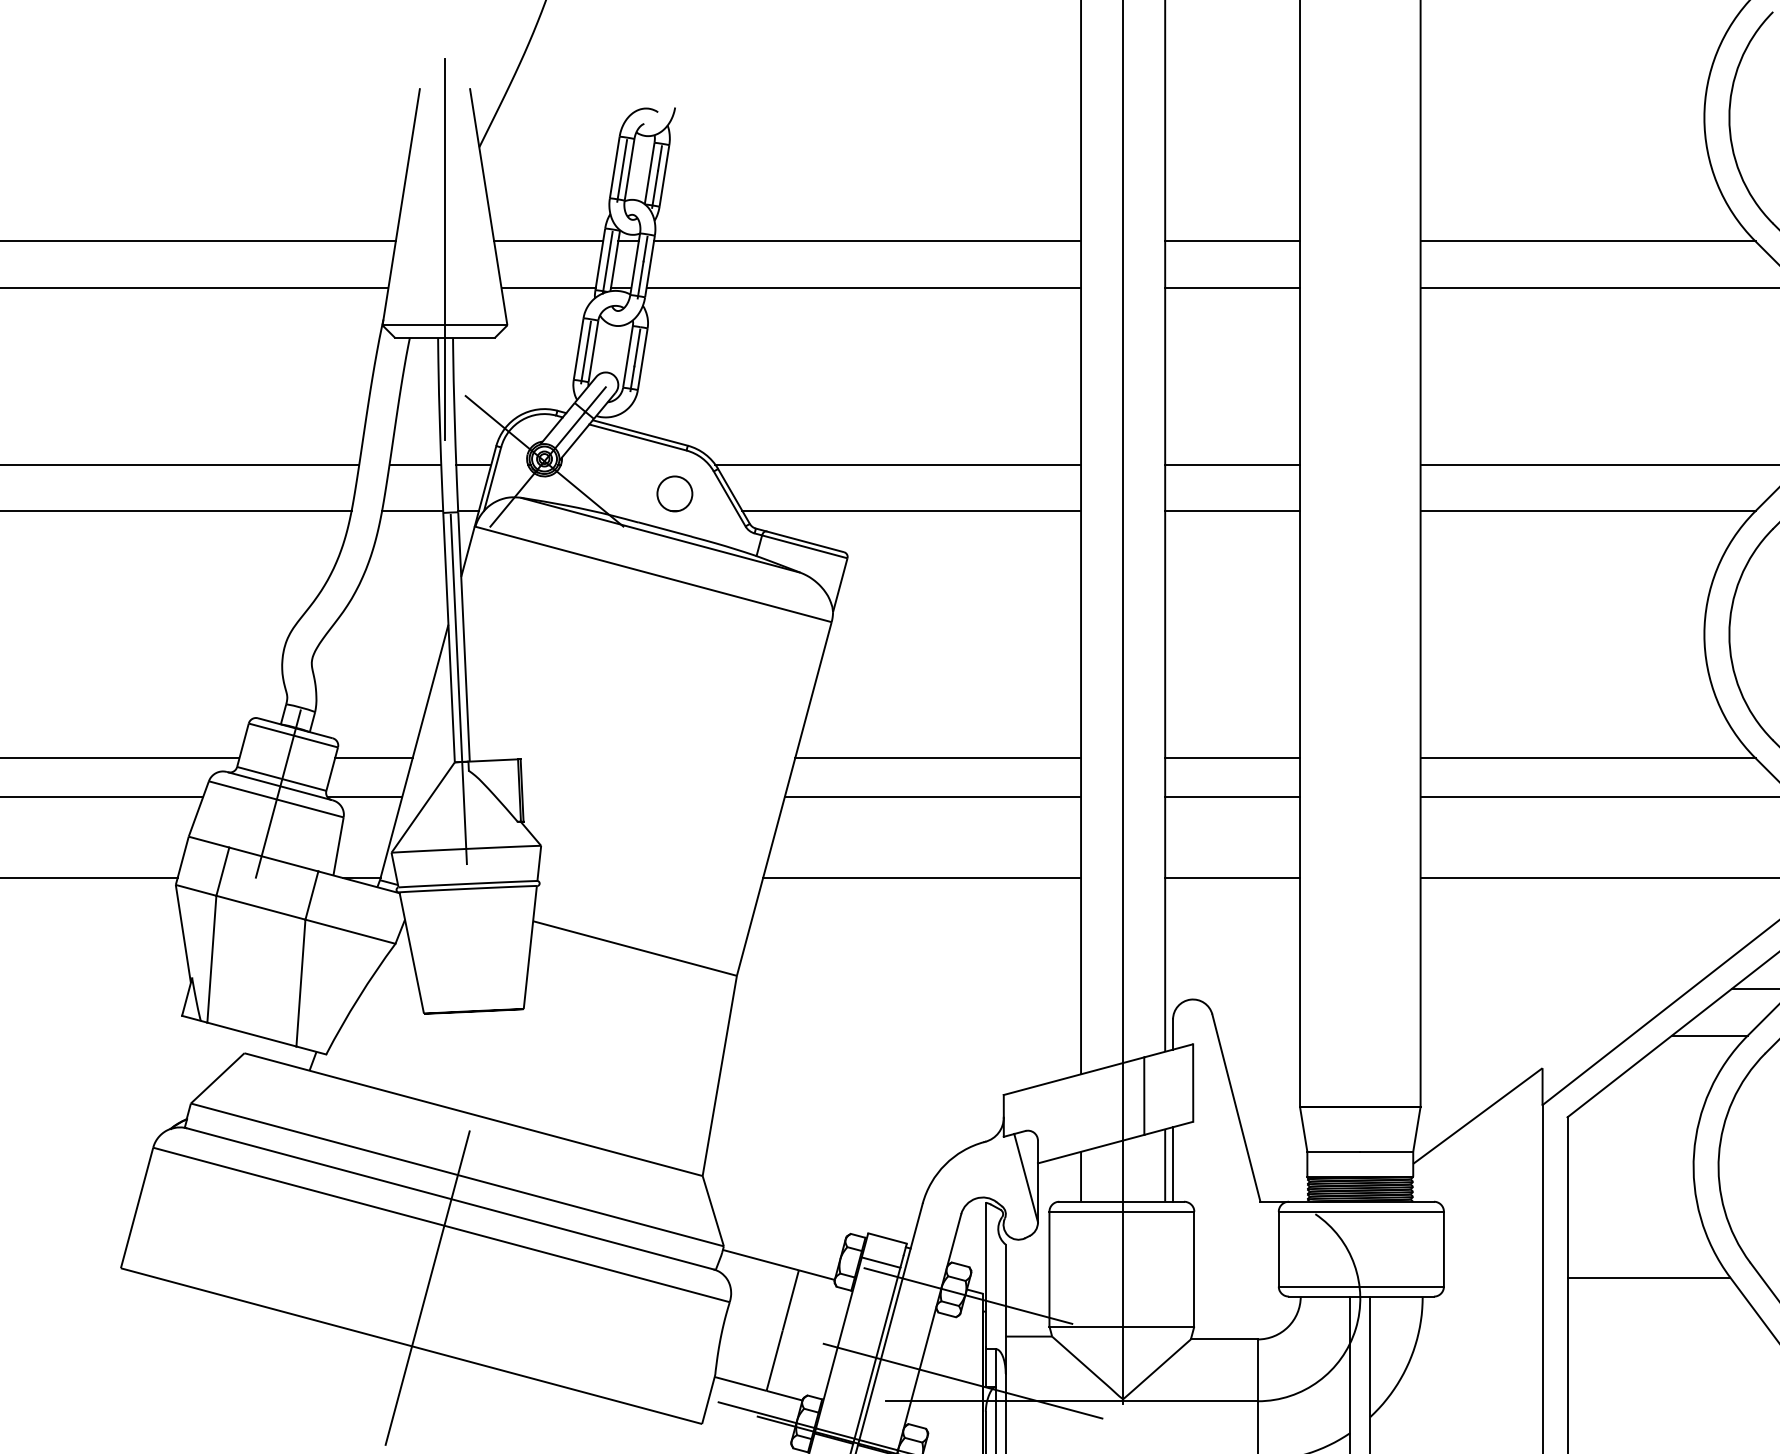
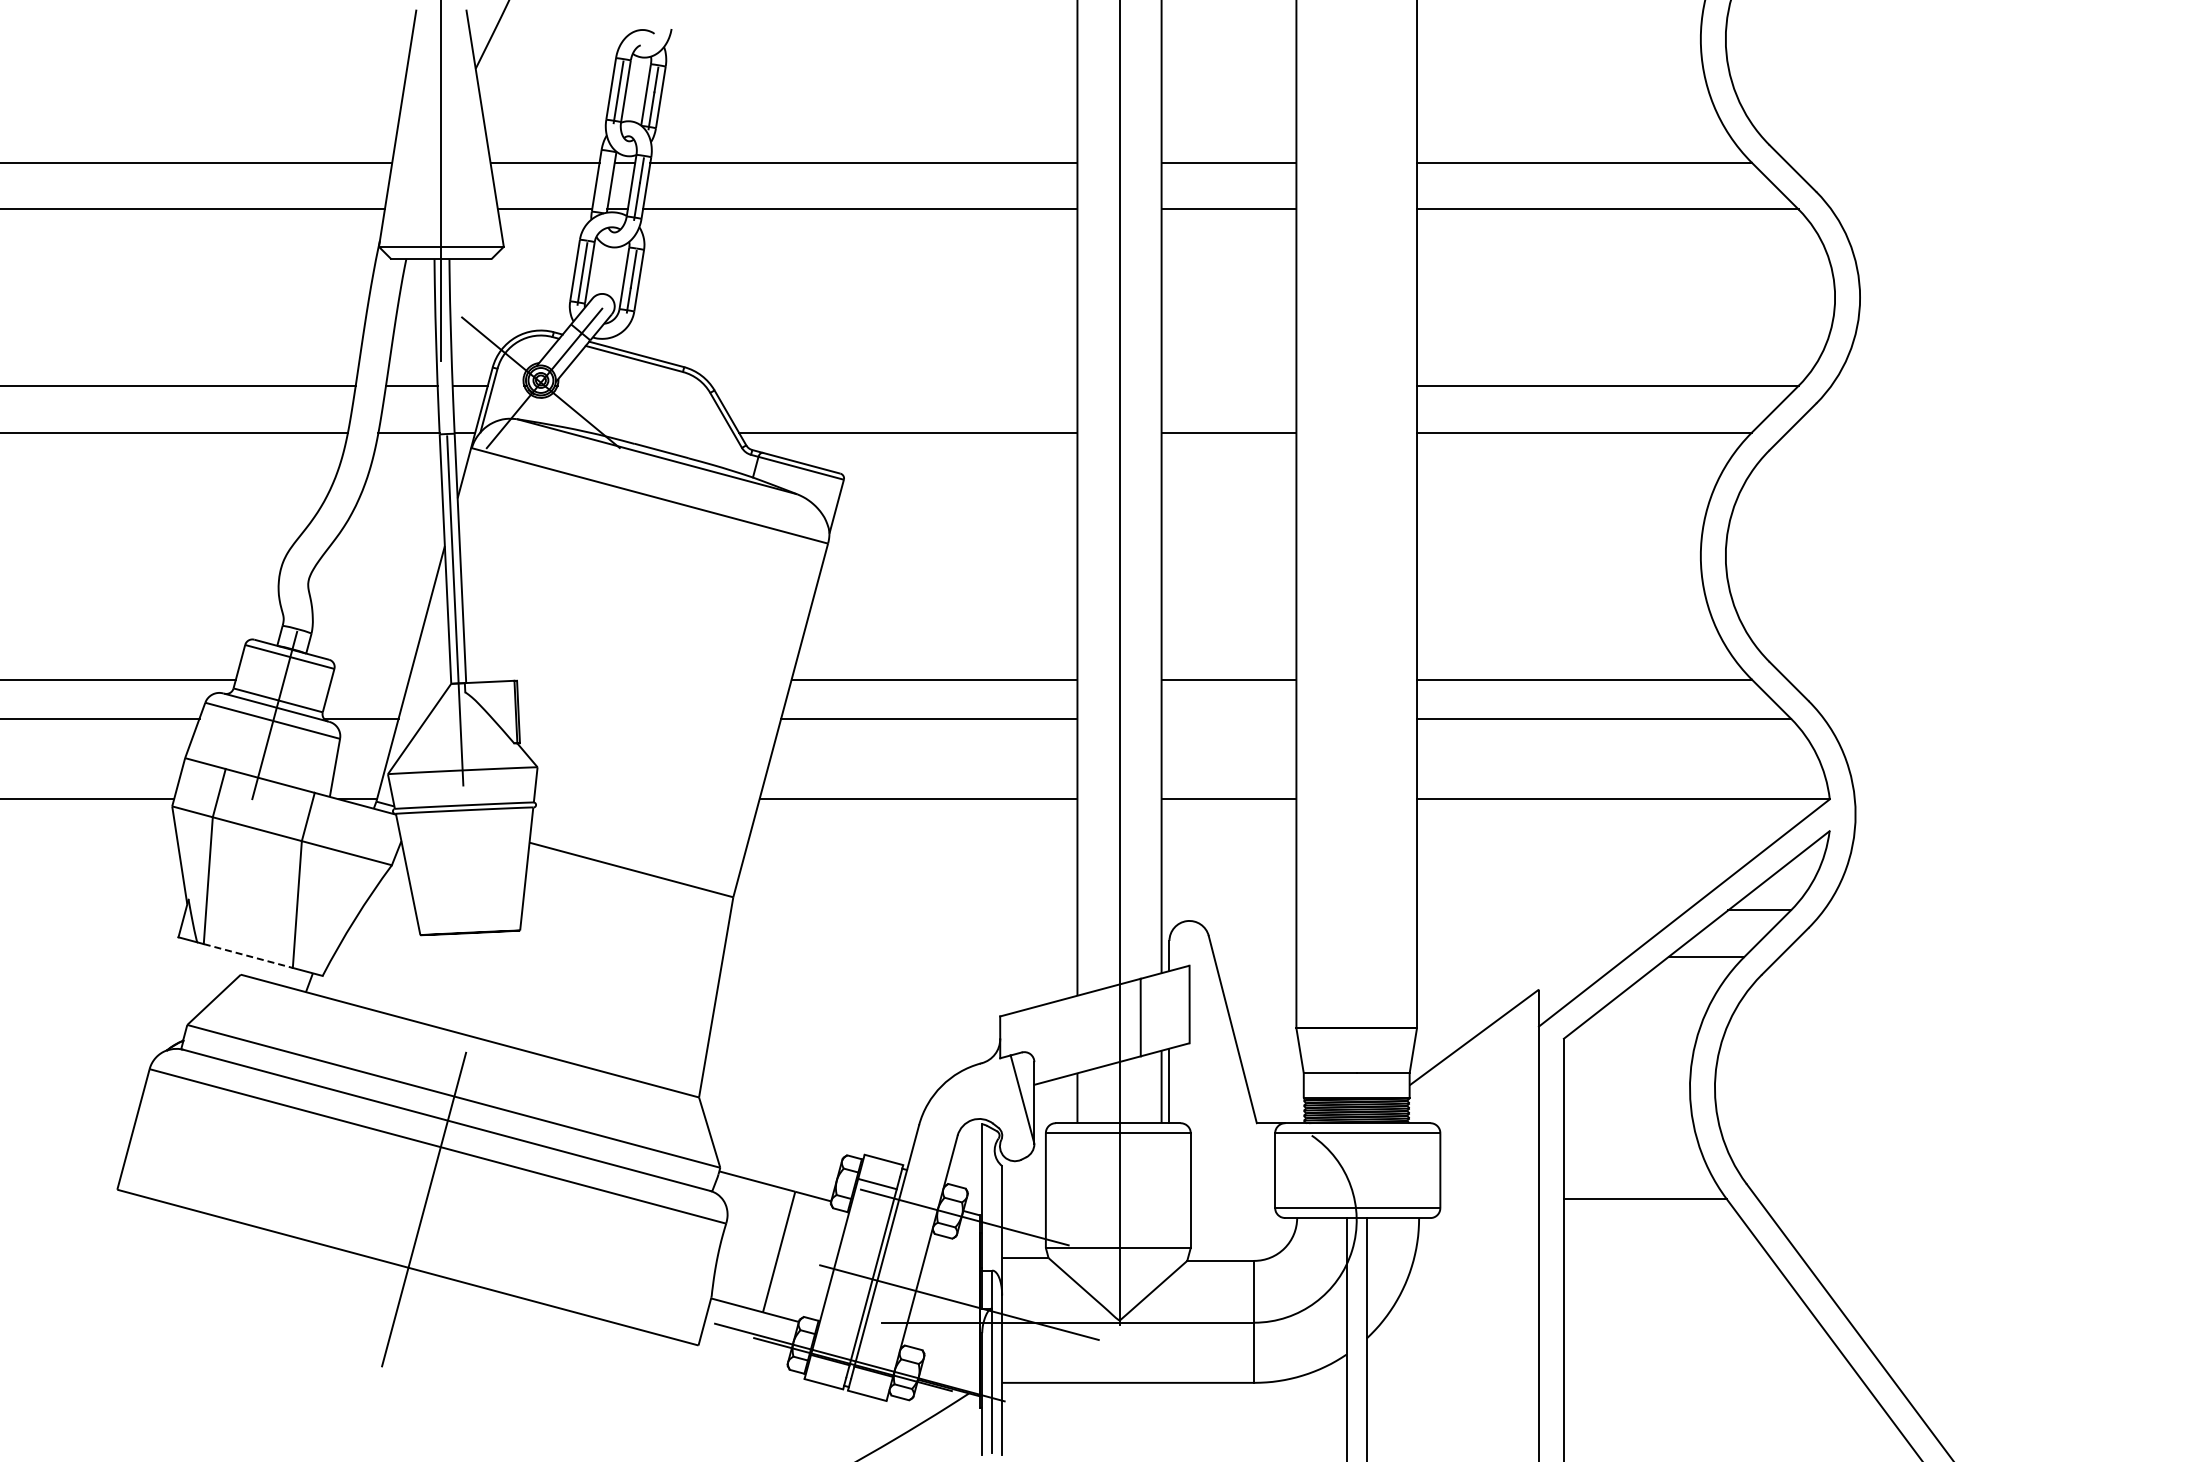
line: (608, 263) -> (604, 184), removed
line: (898, 464) -> (894, 385), removed
line: (1232, 464) -> (1228, 385), removed
circle: (675, 494) -> (671, 415), removed
line: (374, 758) -> (370, 679), removed
line: (1232, 797) -> (1228, 718), removed
line: (252, 1035) -> (248, 956), solid -> dashed

